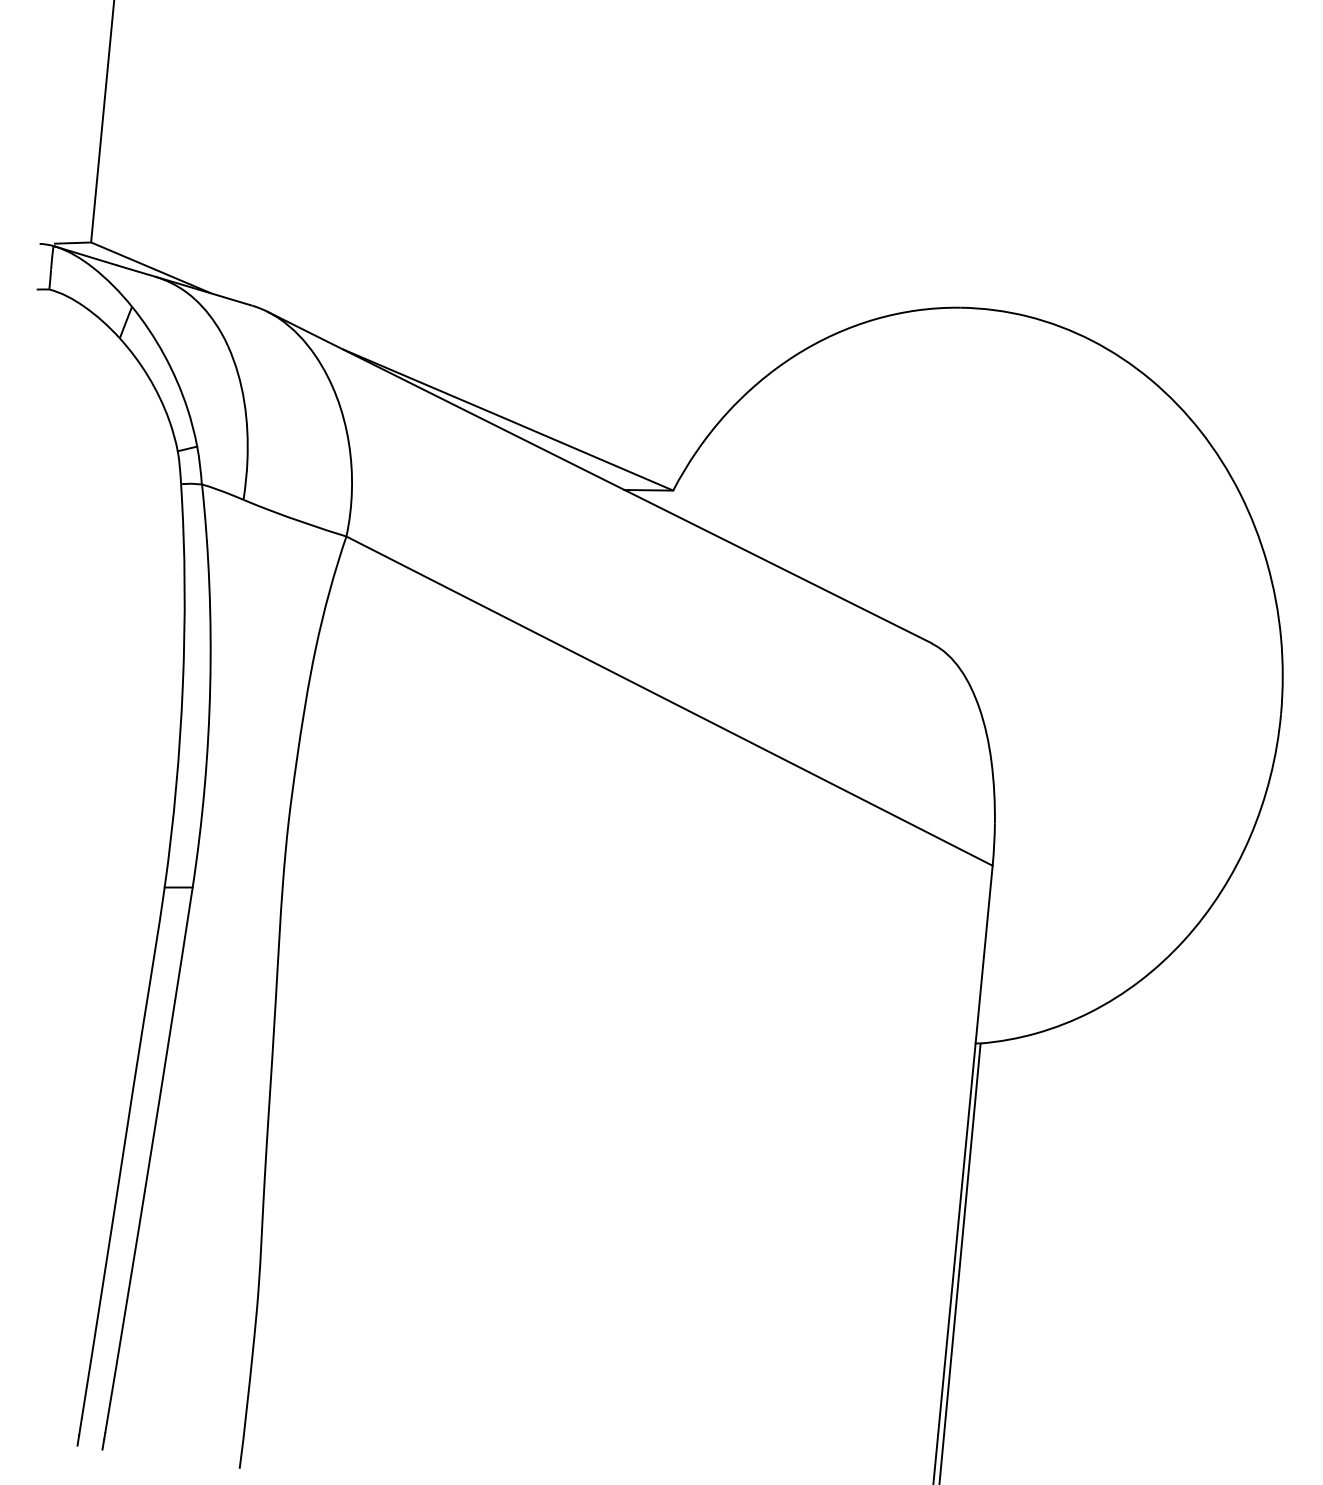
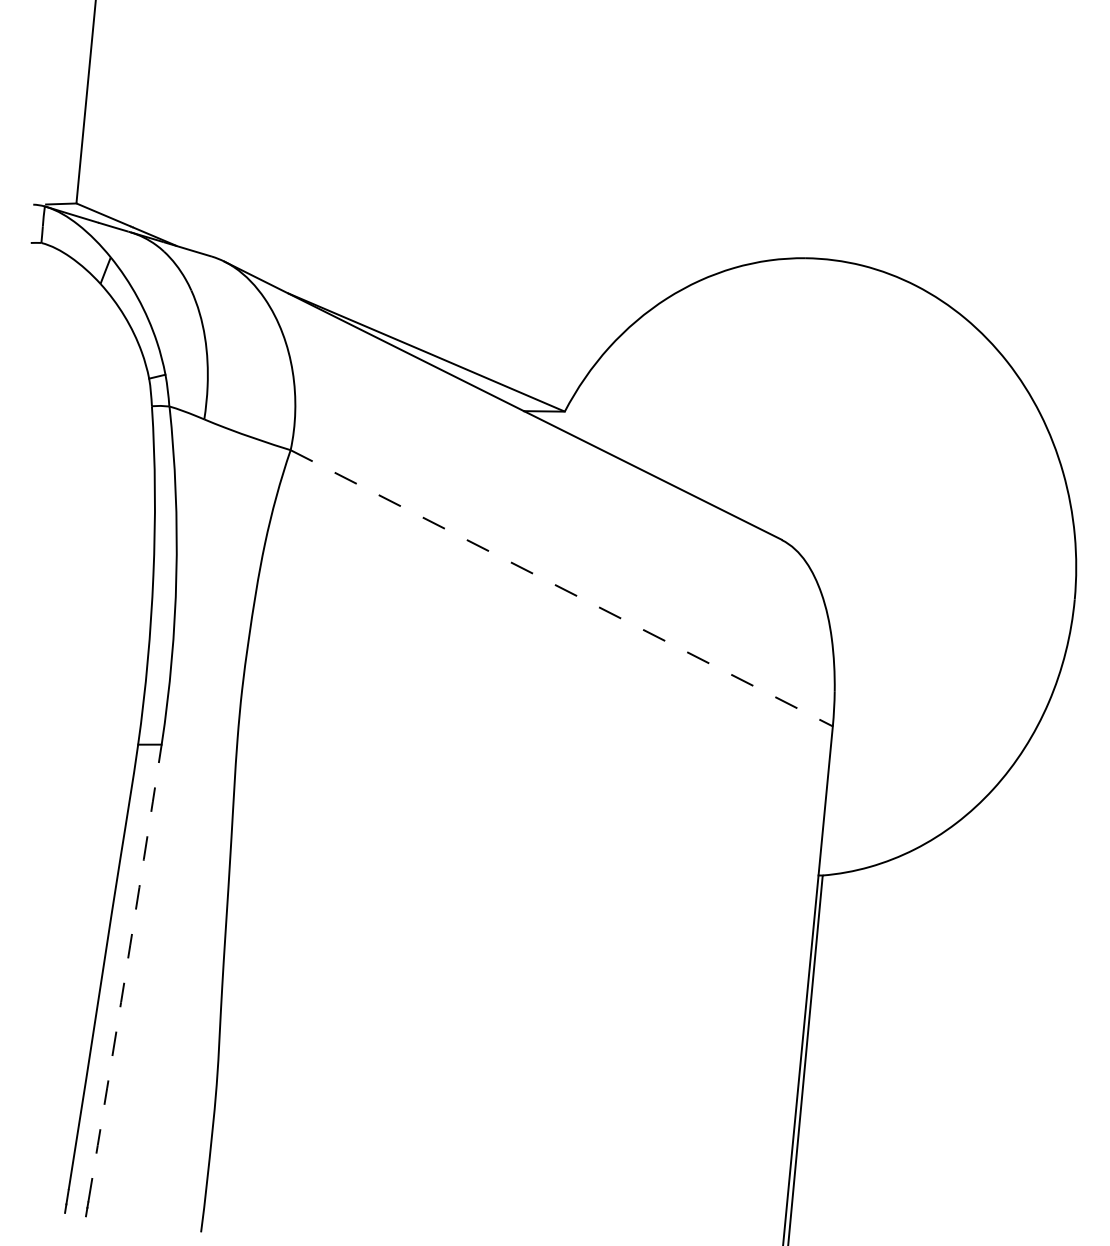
line: (670, 701) -> (562, 588), solid -> dashed
arc: (149, 1160) -> (125, 973), solid -> dashed

